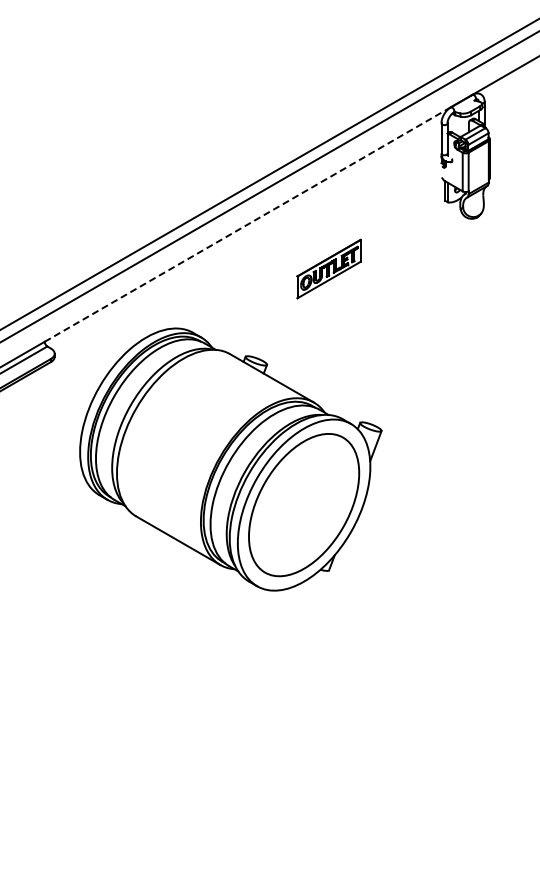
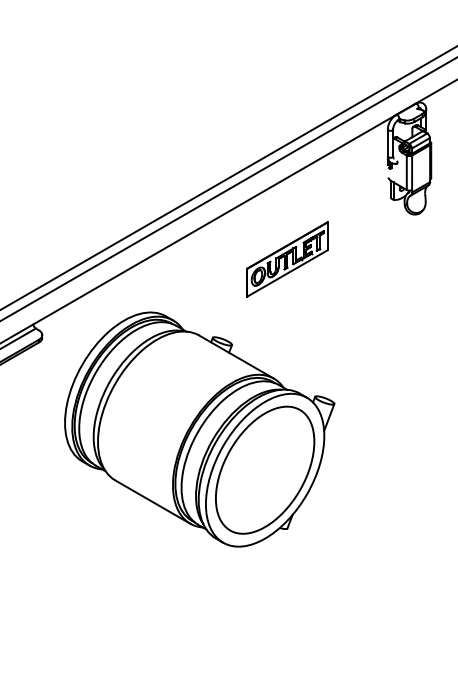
line: (248, 224) -> (215, 219), dashed -> solid
part: (328, 268) -> (286, 258), size x1.43

